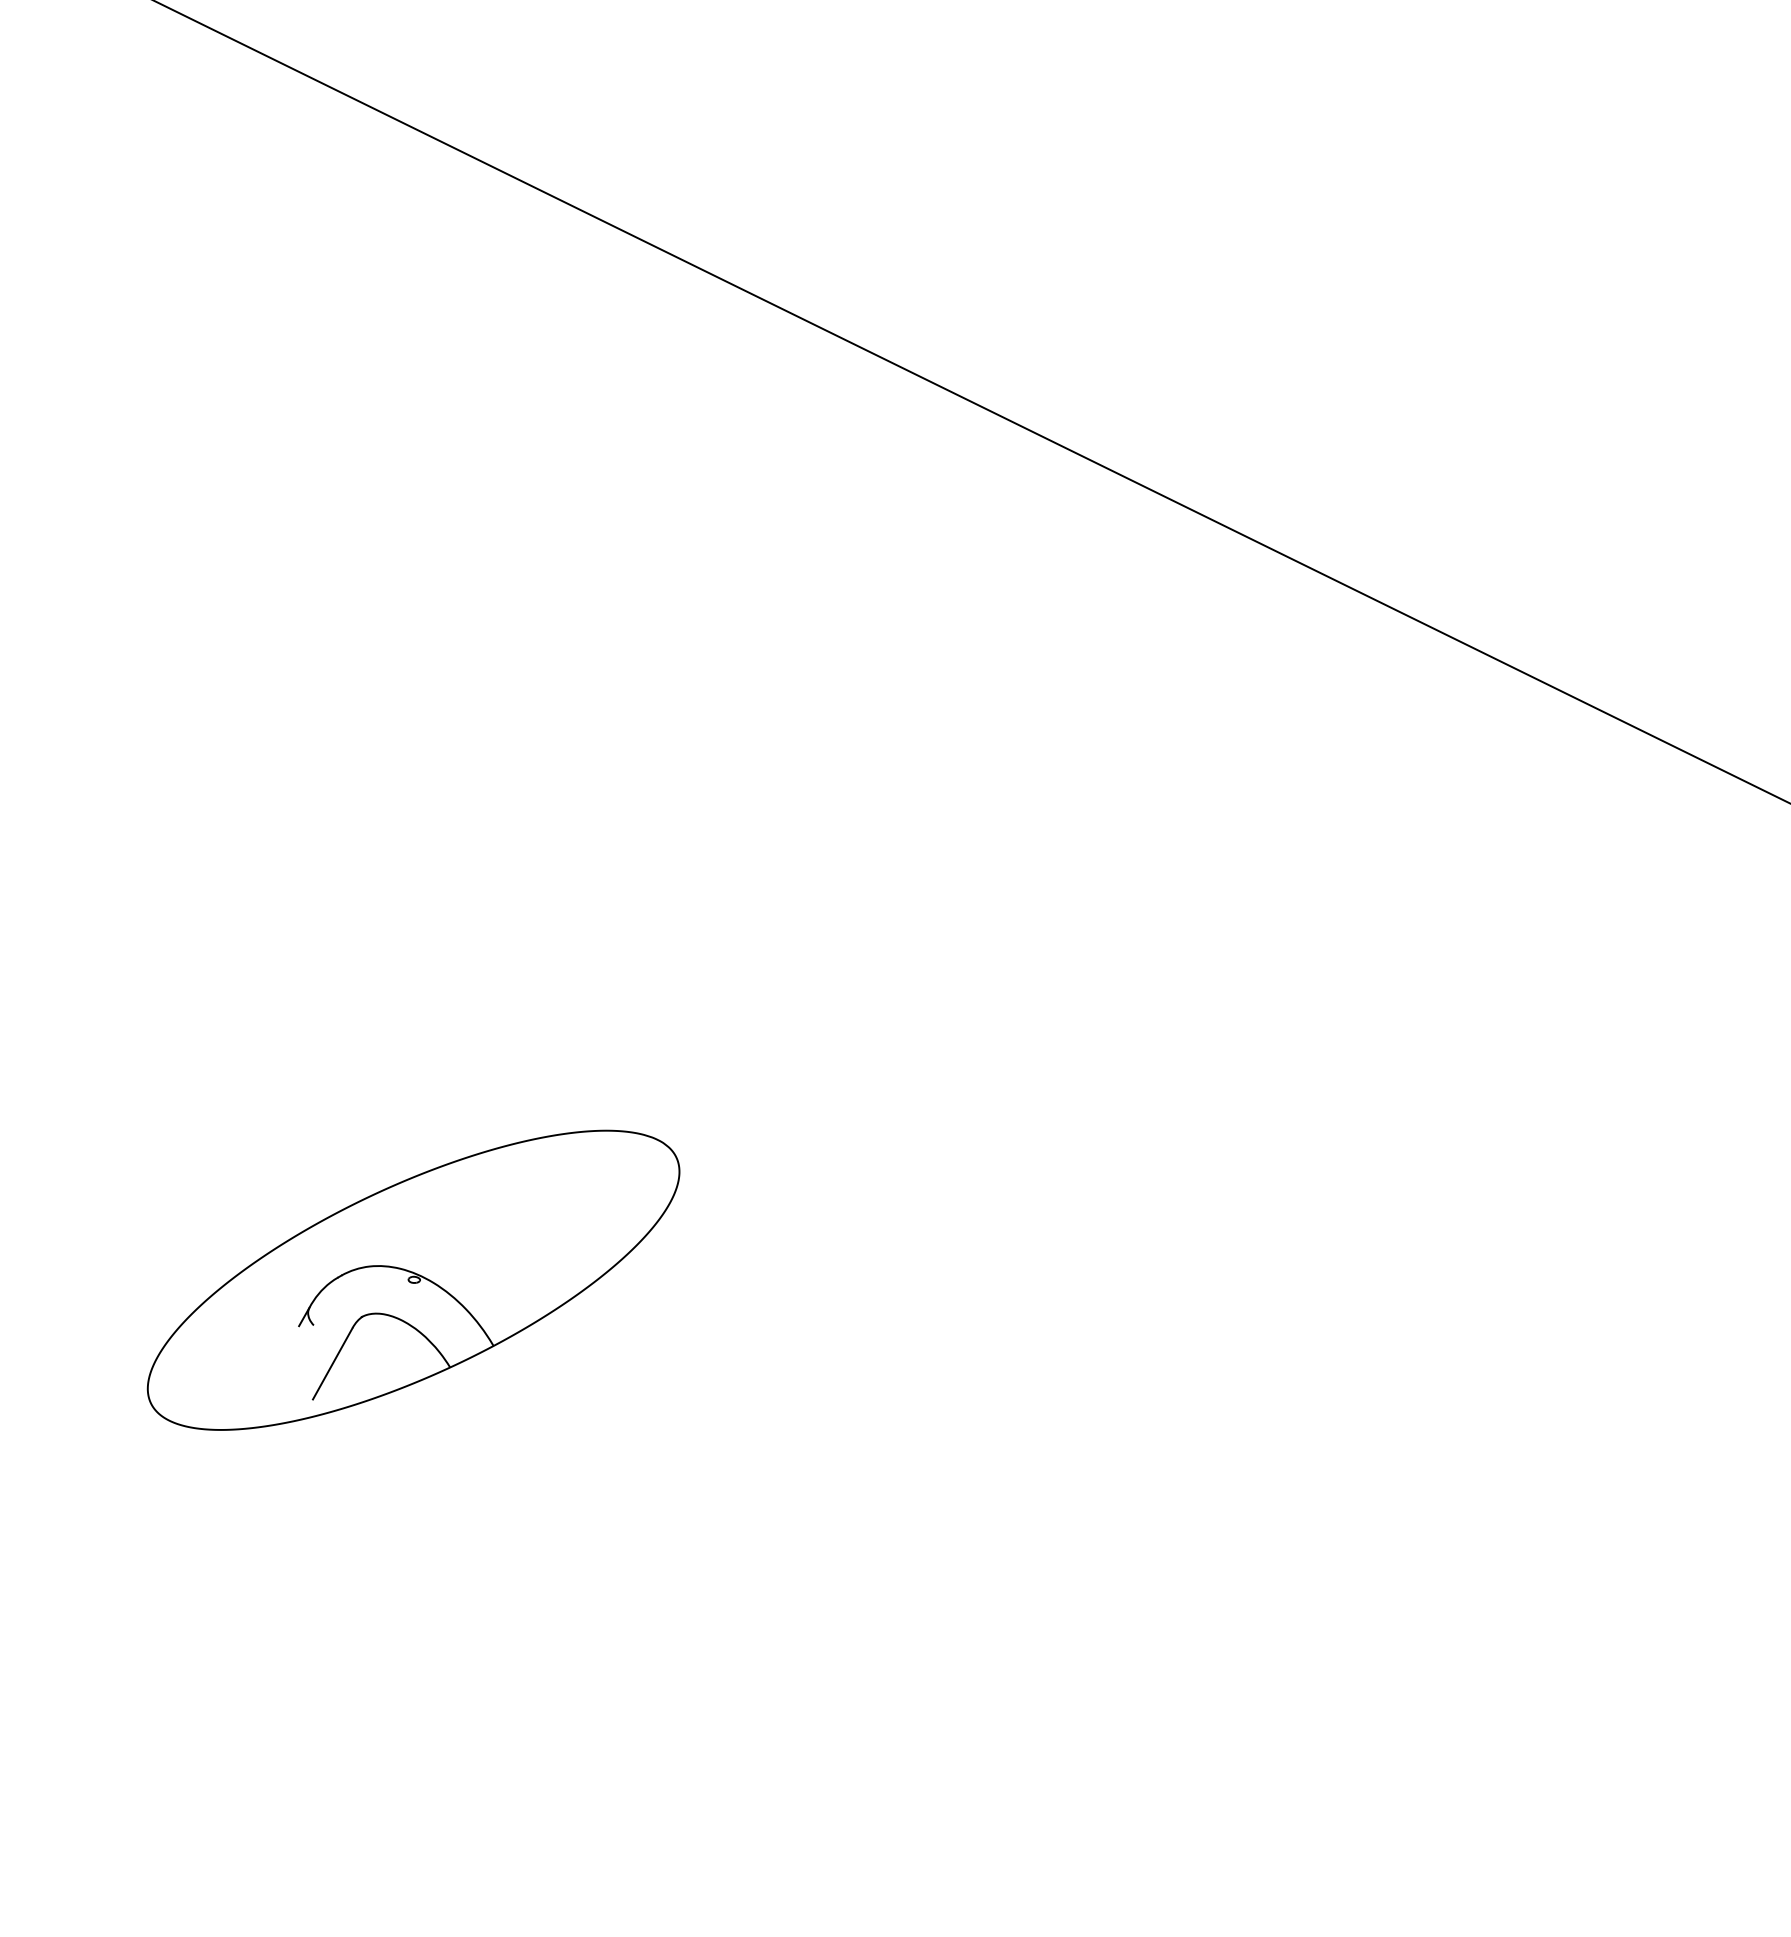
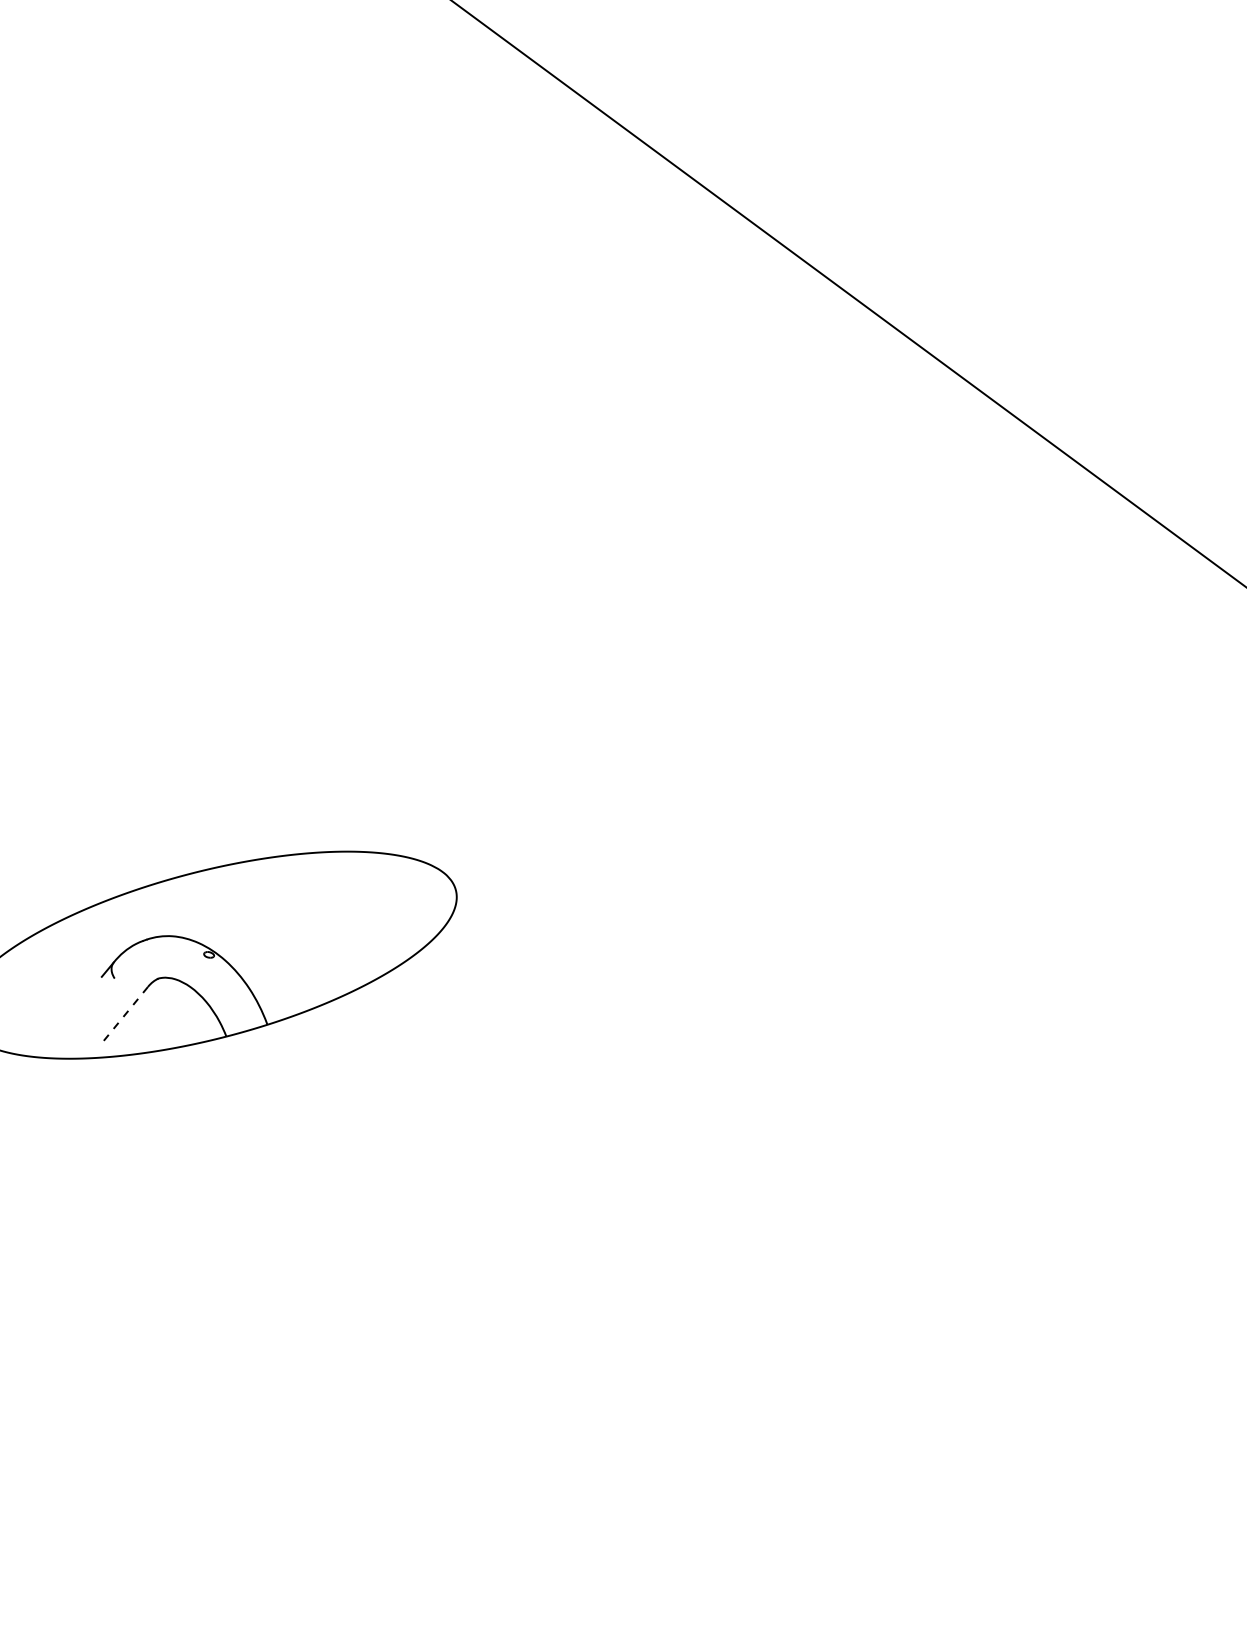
line: (332, 1363) -> (124, 1014), solid -> dashed

